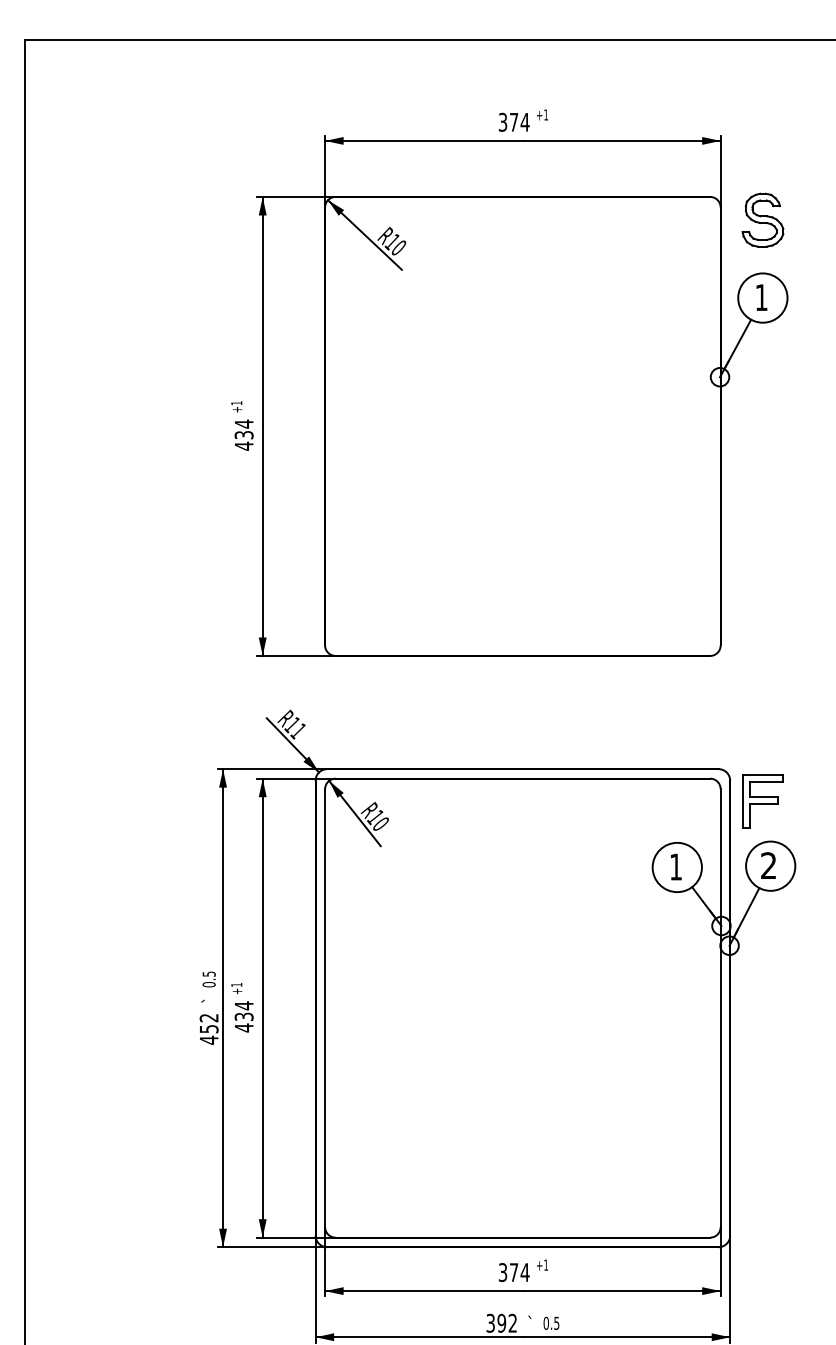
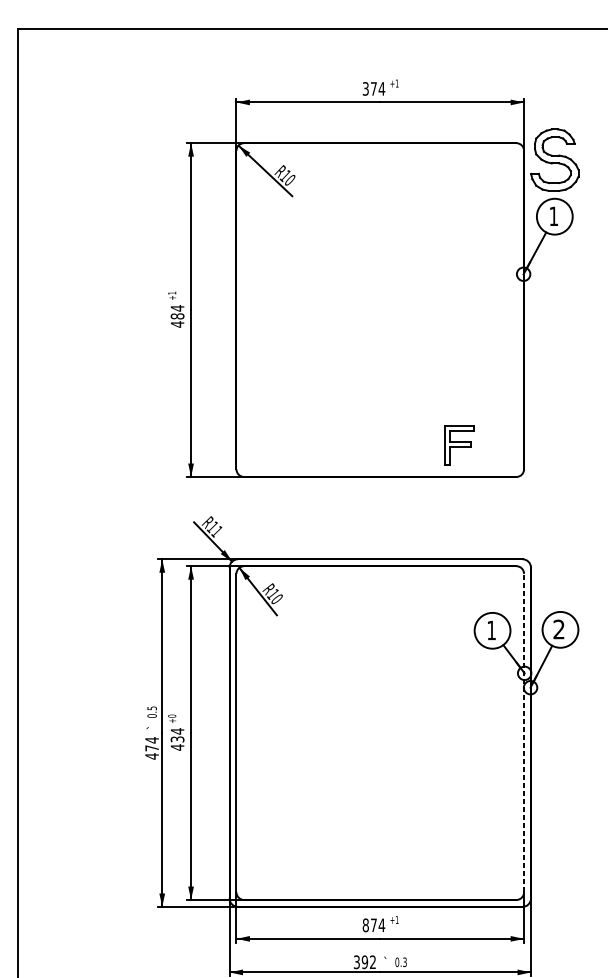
part: (762, 219) -> (554, 159), size x1.6
text: (243, 434) -> (177, 315), 434 -> 484
part: (762, 801) -> (459, 445), moved
text: (236, 984) -> (172, 715), +1 -> +0
line: (720, 1008) -> (523, 733), solid -> dashed
text: (208, 1023) -> (151, 744), 452 -> 474
text: (502, 1272) -> (365, 925), 374 -> 874
text: (556, 1322) -> (404, 961), 0.5 -> 0.3

